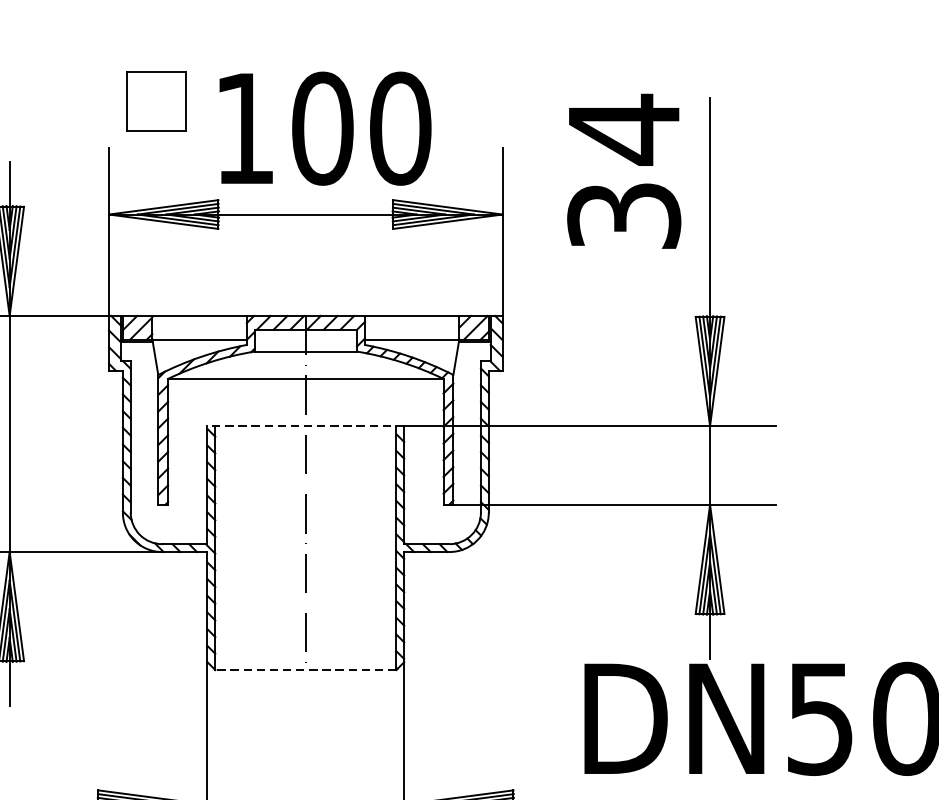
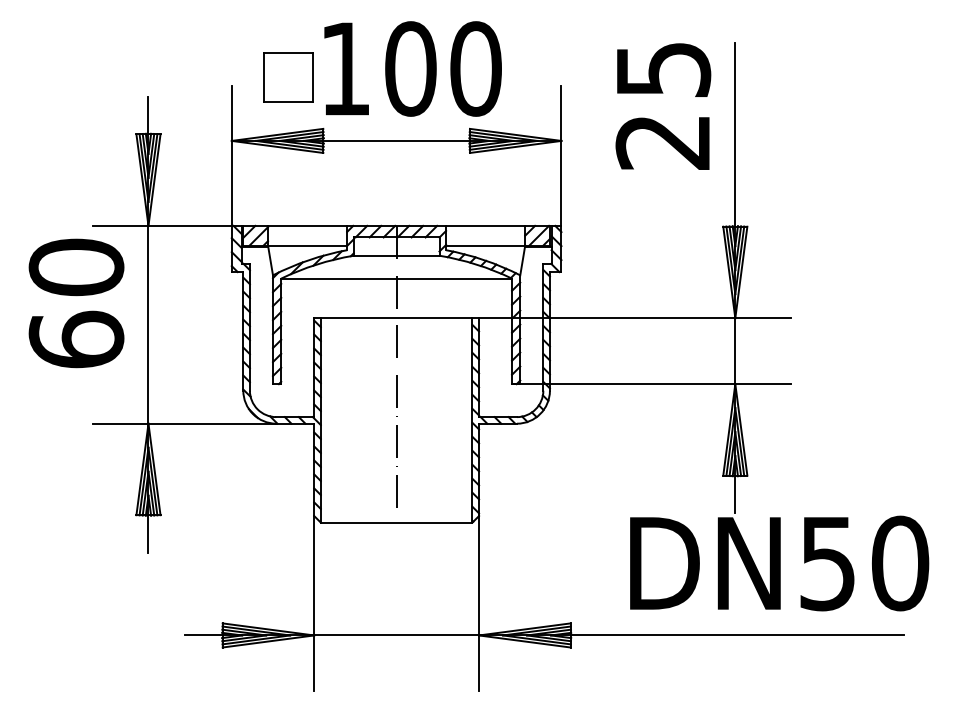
part: (156, 101) -> (288, 77), moved
text: (624, 171) -> (663, 104), 34 -> 25
line: (305, 426) -> (396, 318), dashed -> solid
line: (305, 669) -> (396, 522), dashed -> solid

